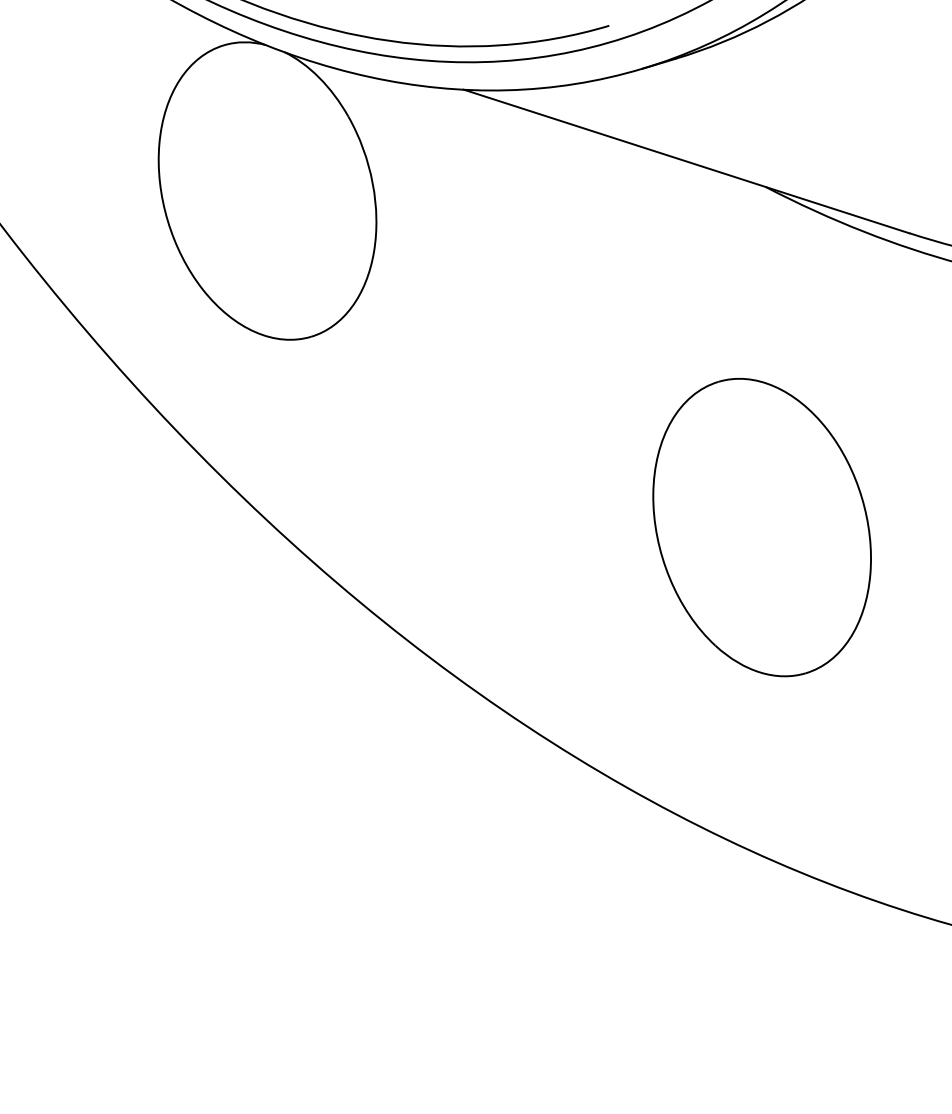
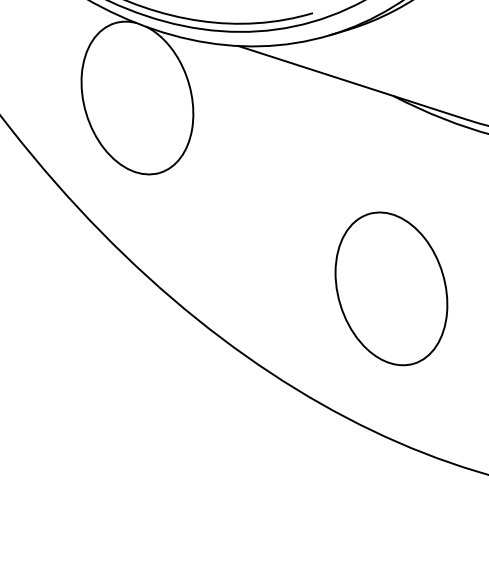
part: (762, 526) -> (391, 288), moved

